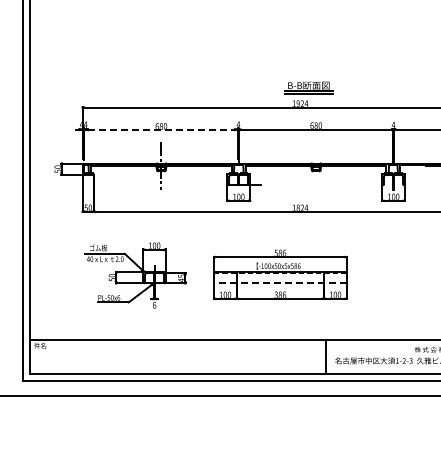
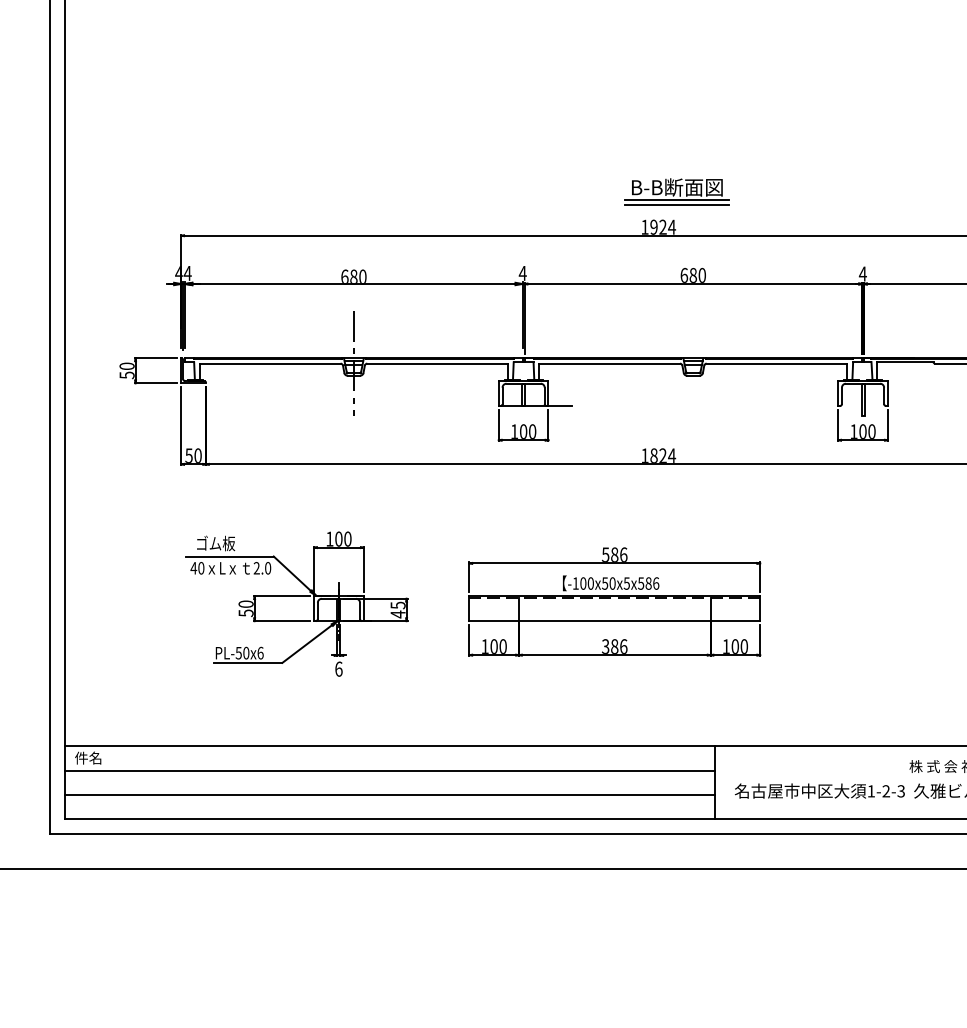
line: (161, 129) -> (354, 283), dashed -> solid
line: (279, 283) -> (612, 621), dashed -> solid
line: (177, 351) -> (389, 770), added
line: (177, 362) -> (389, 794), added

